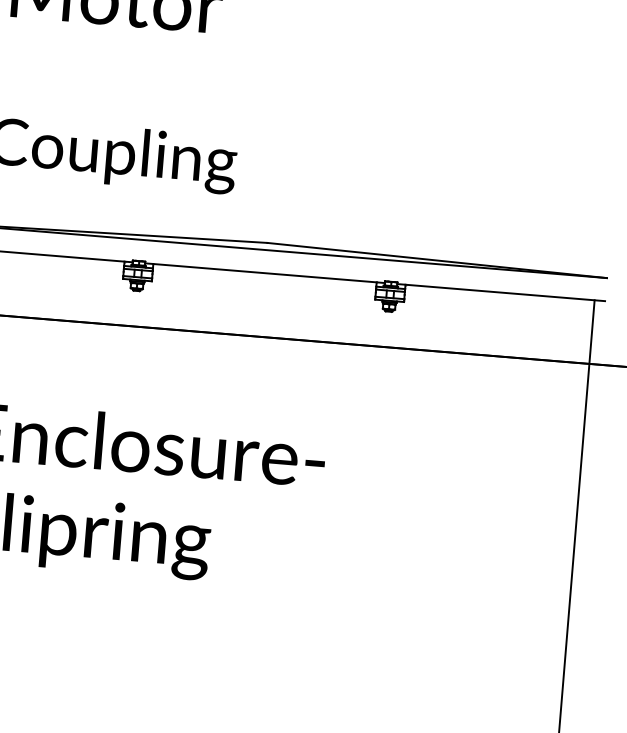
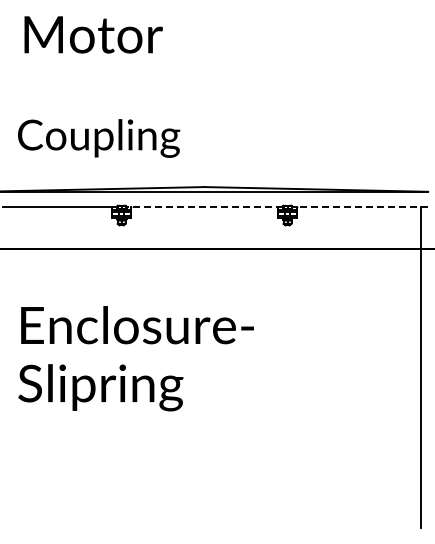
line: (264, 272) -> (204, 206), solid -> dashed
line: (500, 291) -> (359, 206), solid -> dashed

